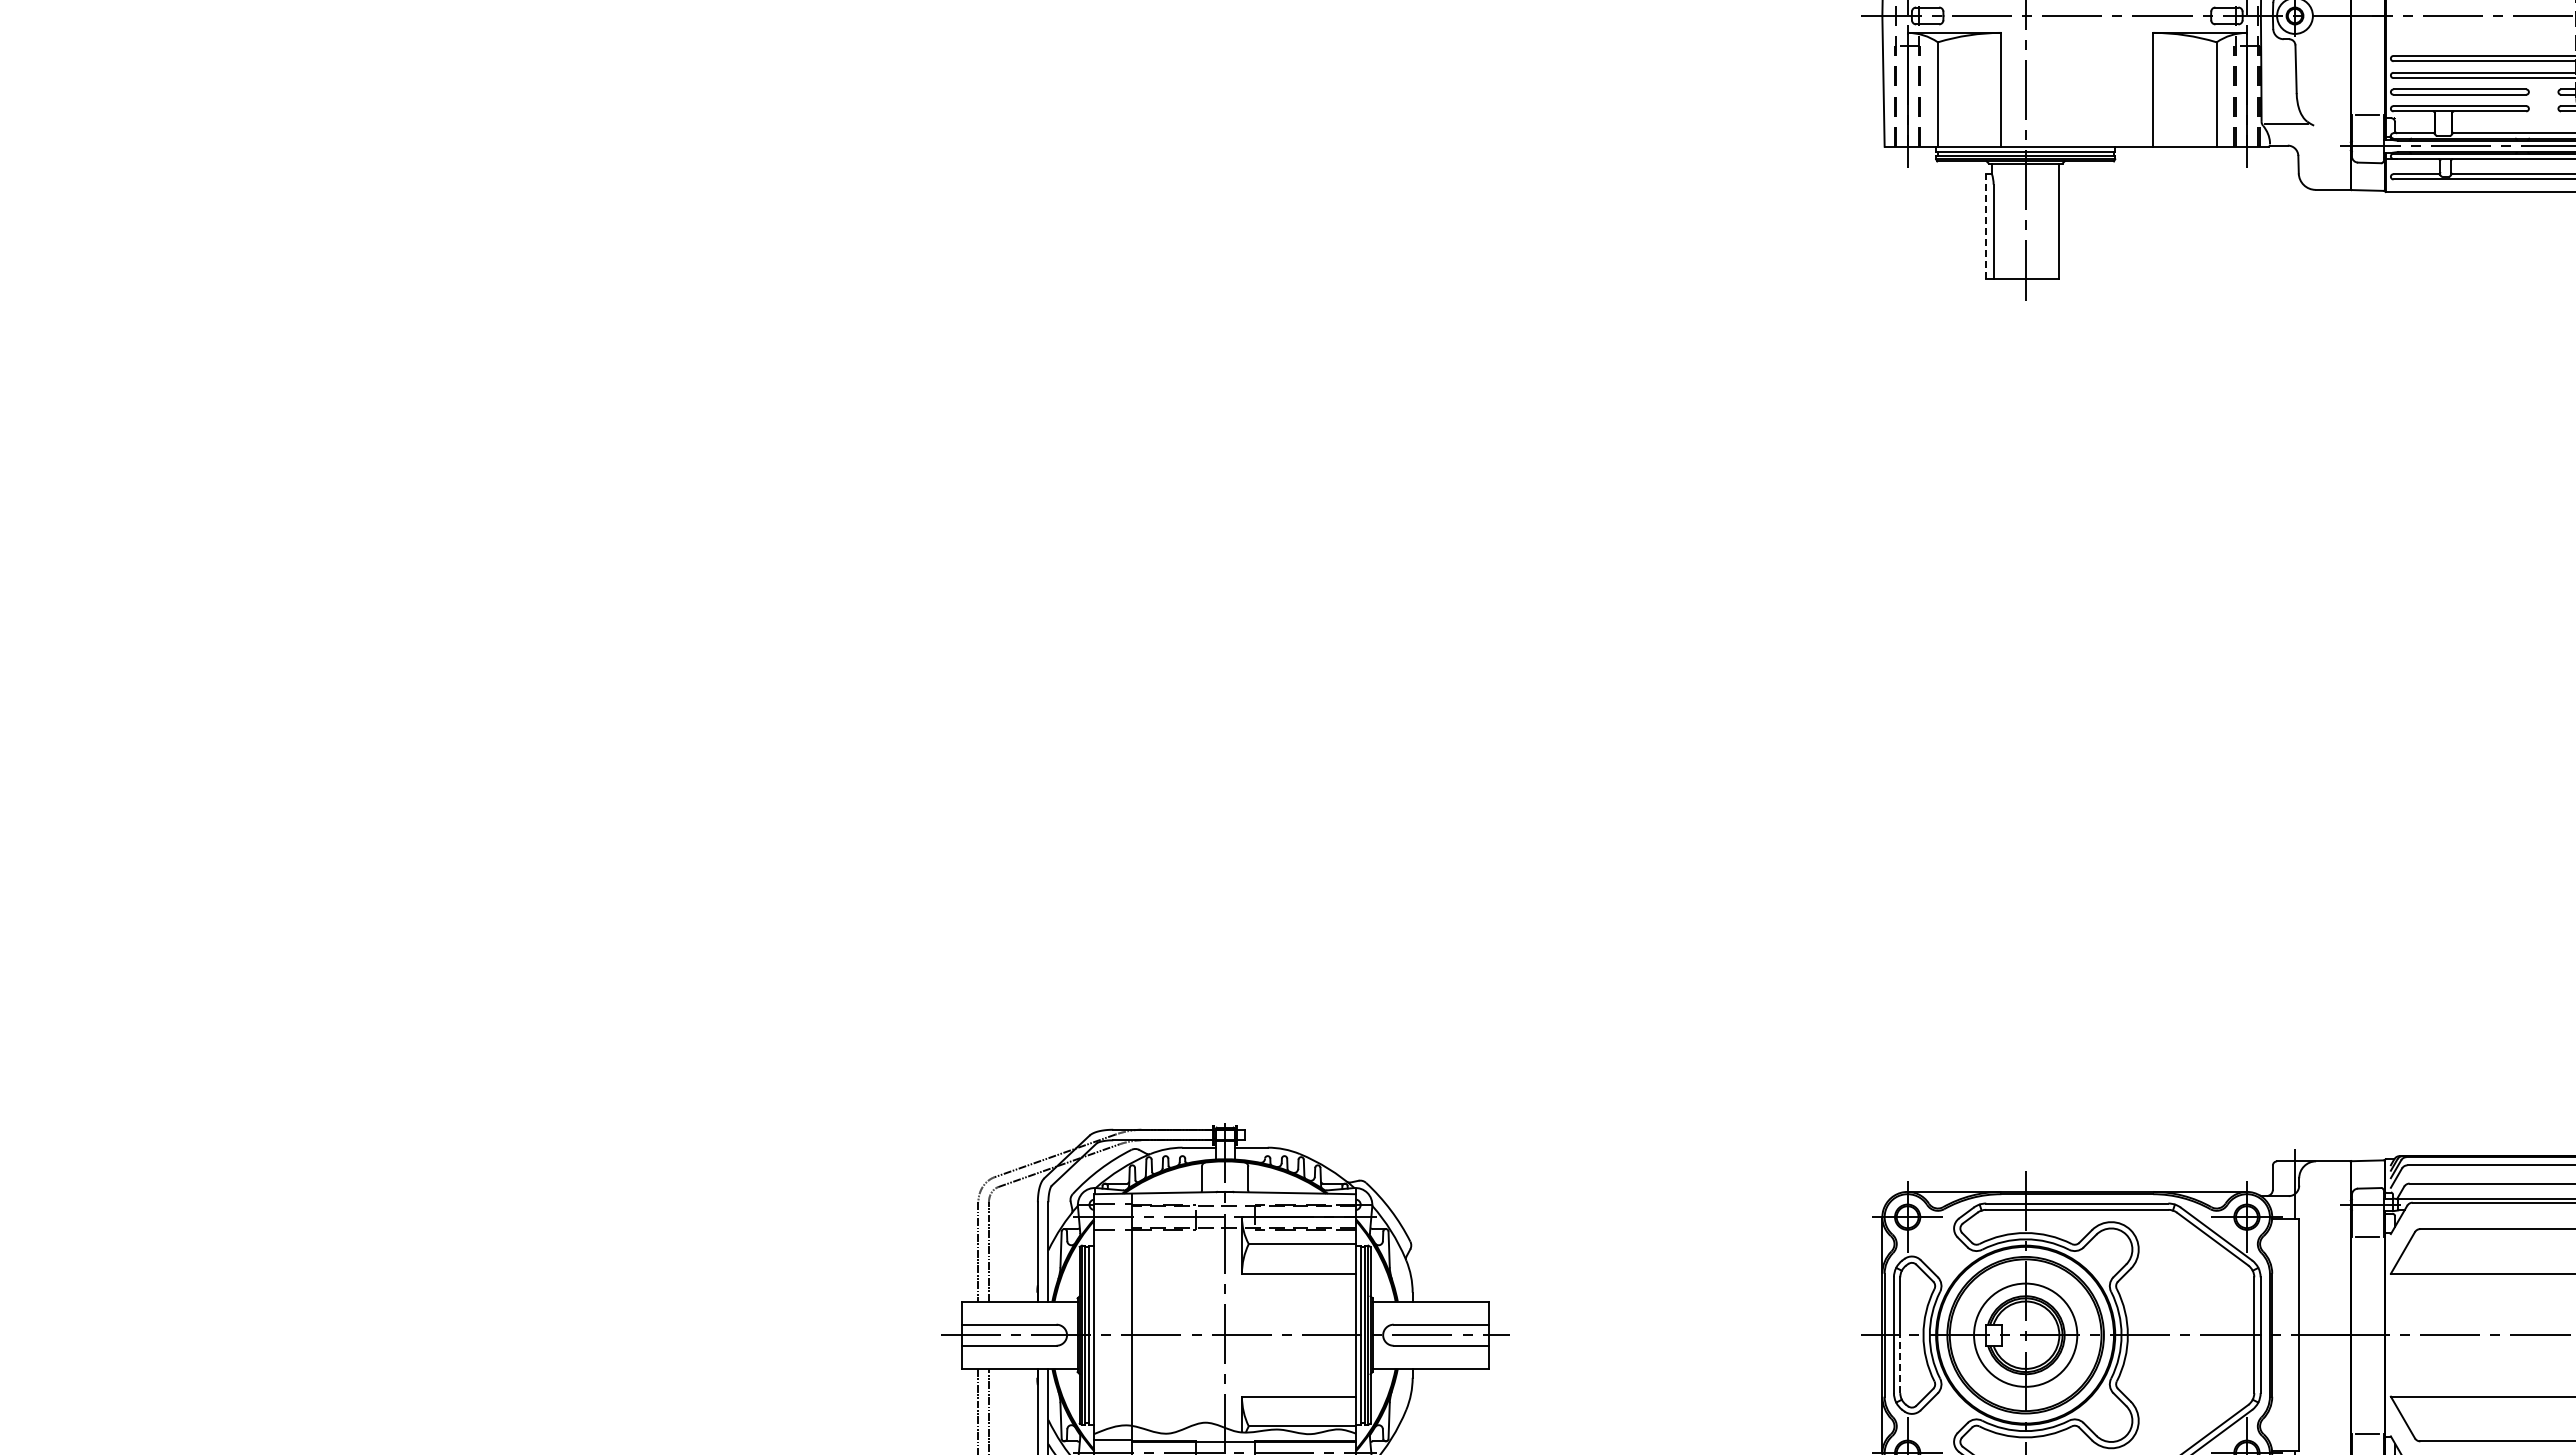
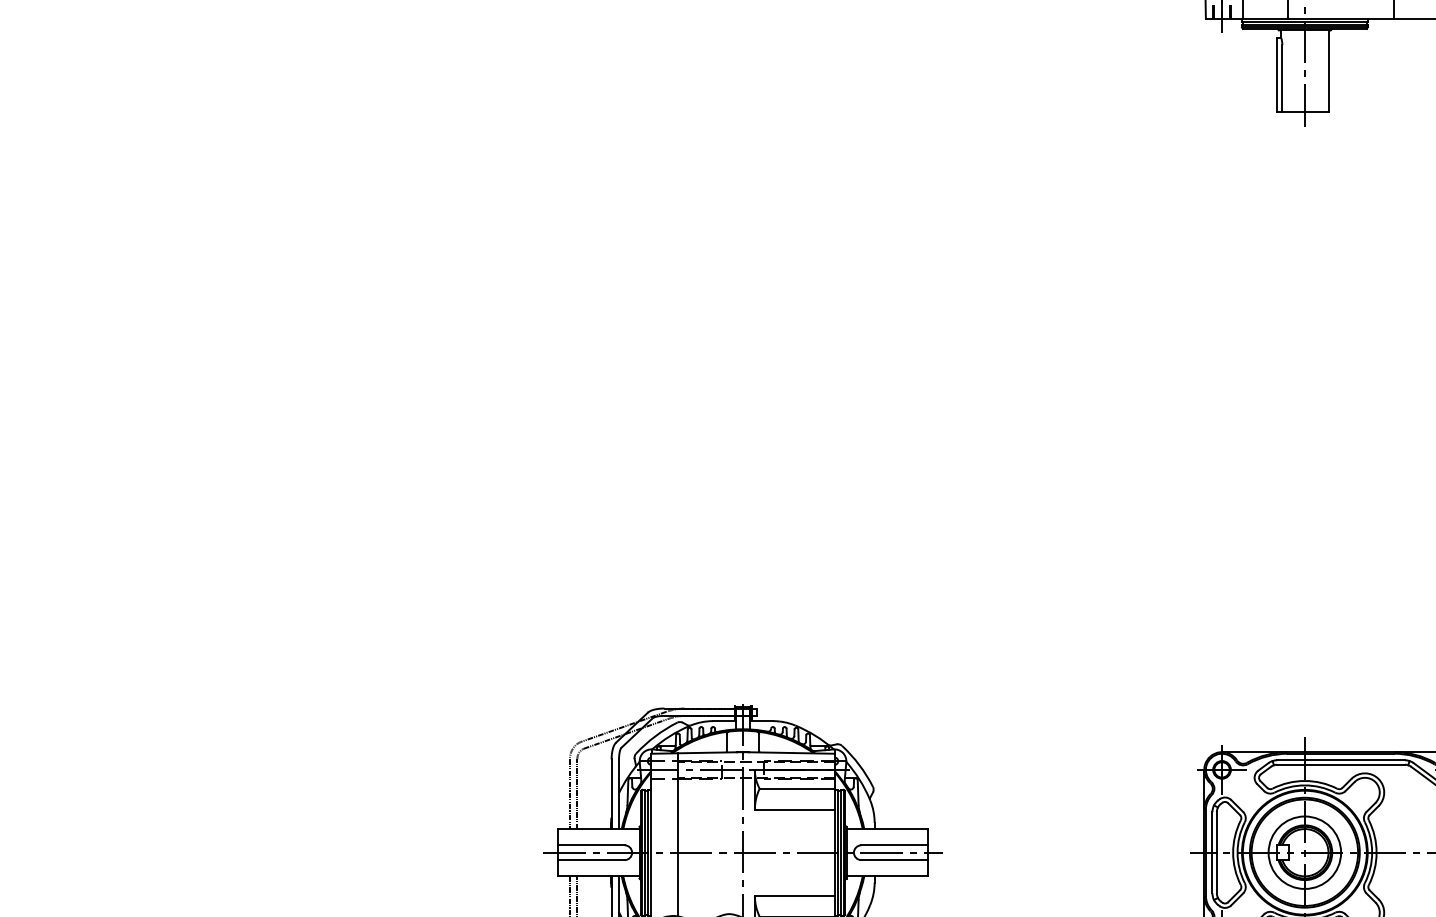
line: (1985, 226) -> (1276, 74), dashed -> solid
line: (1900, 1364) -> (1217, 873), dashed -> solid

